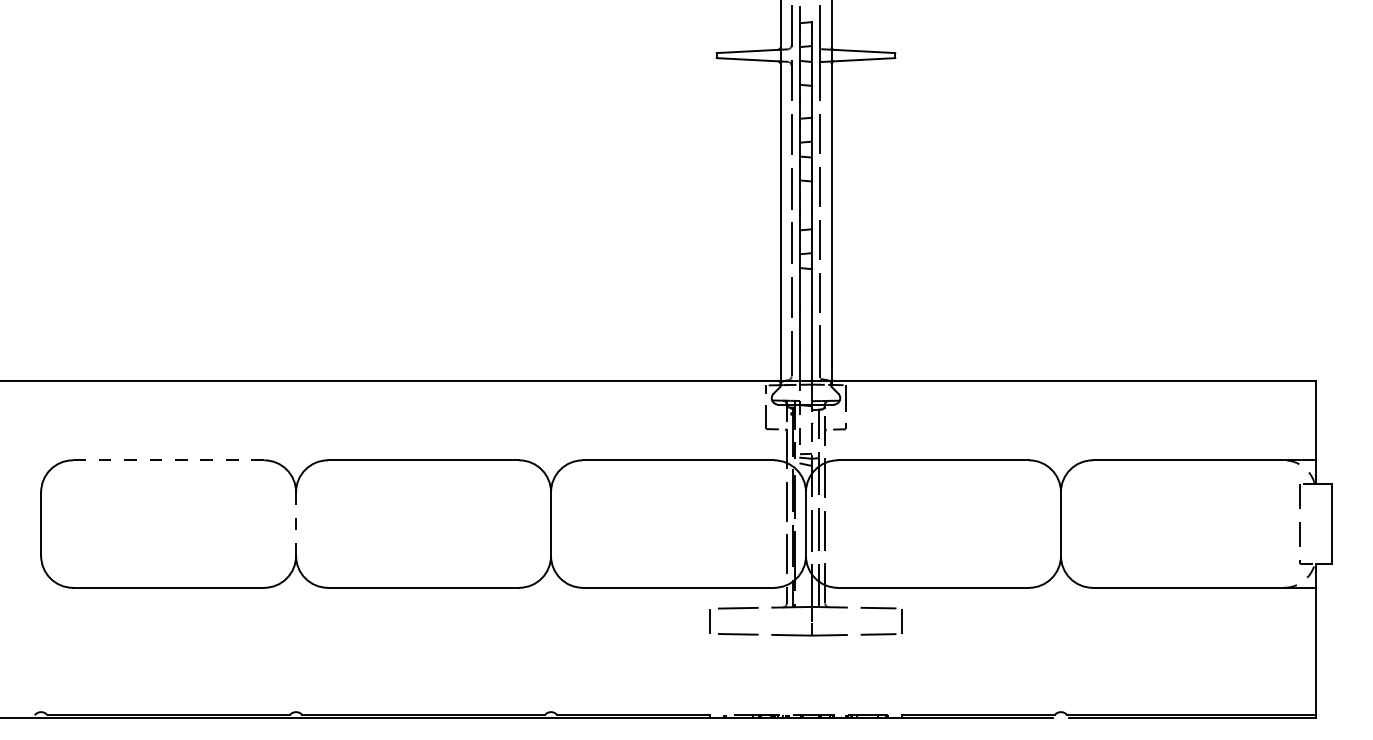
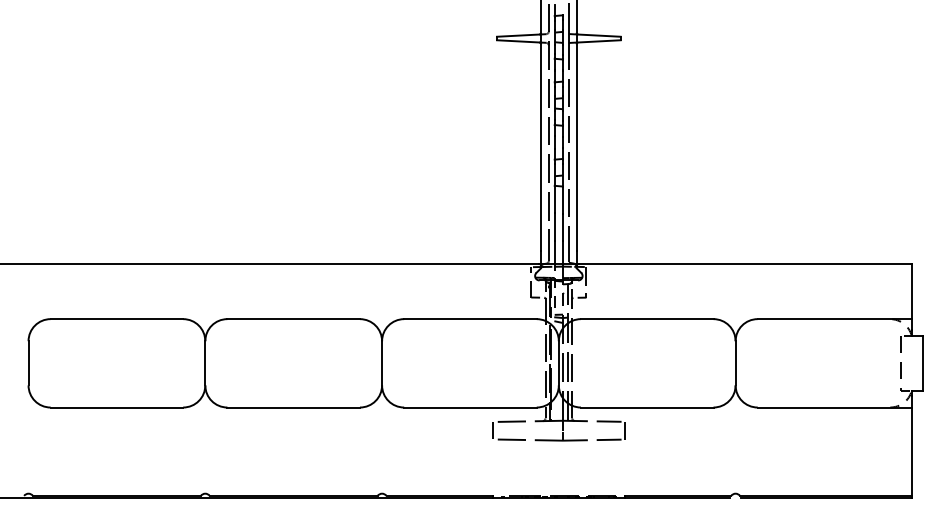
line: (169, 460) -> (117, 319), dashed -> solid
line: (296, 524) -> (205, 363), dashed -> solid

